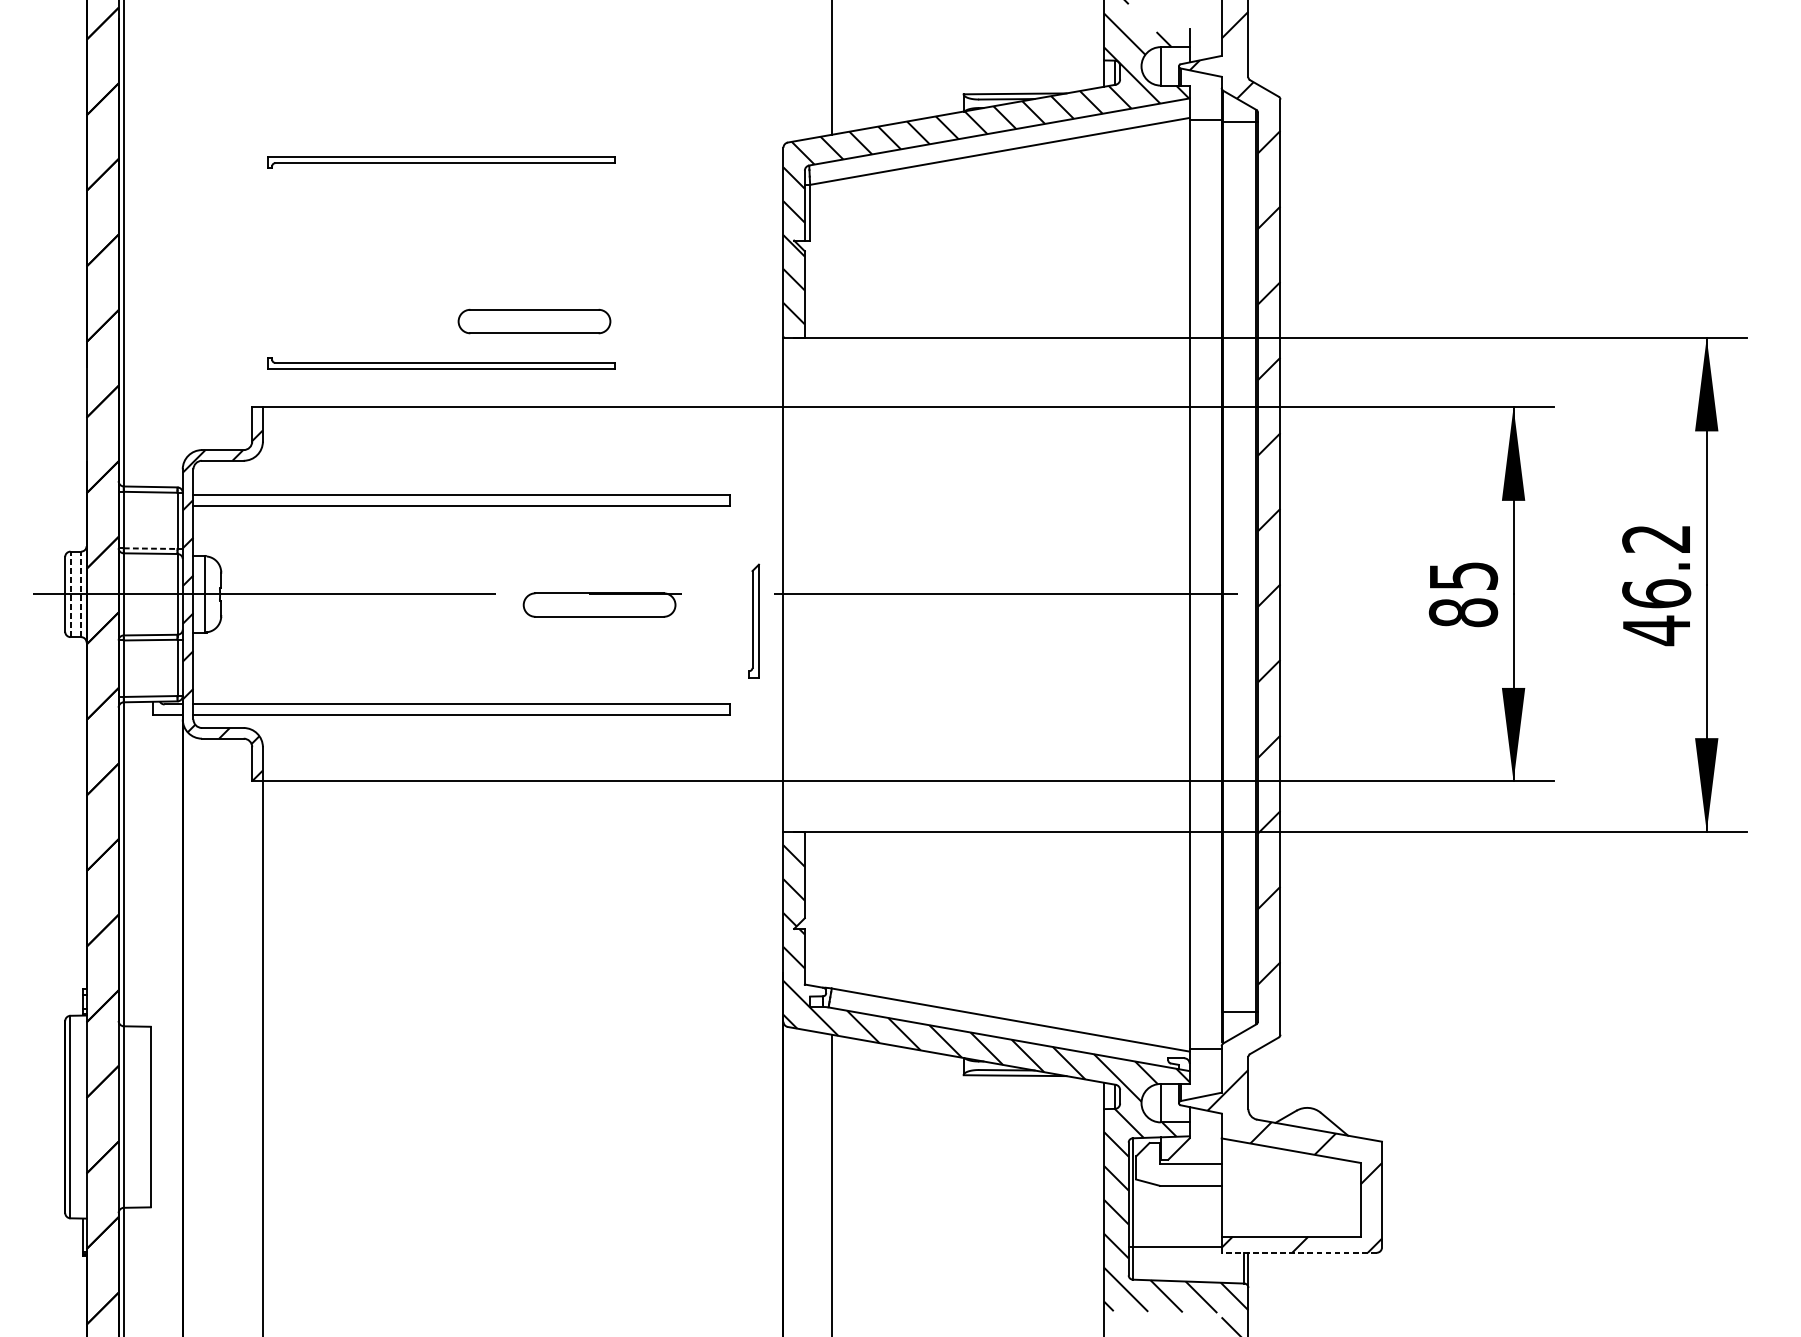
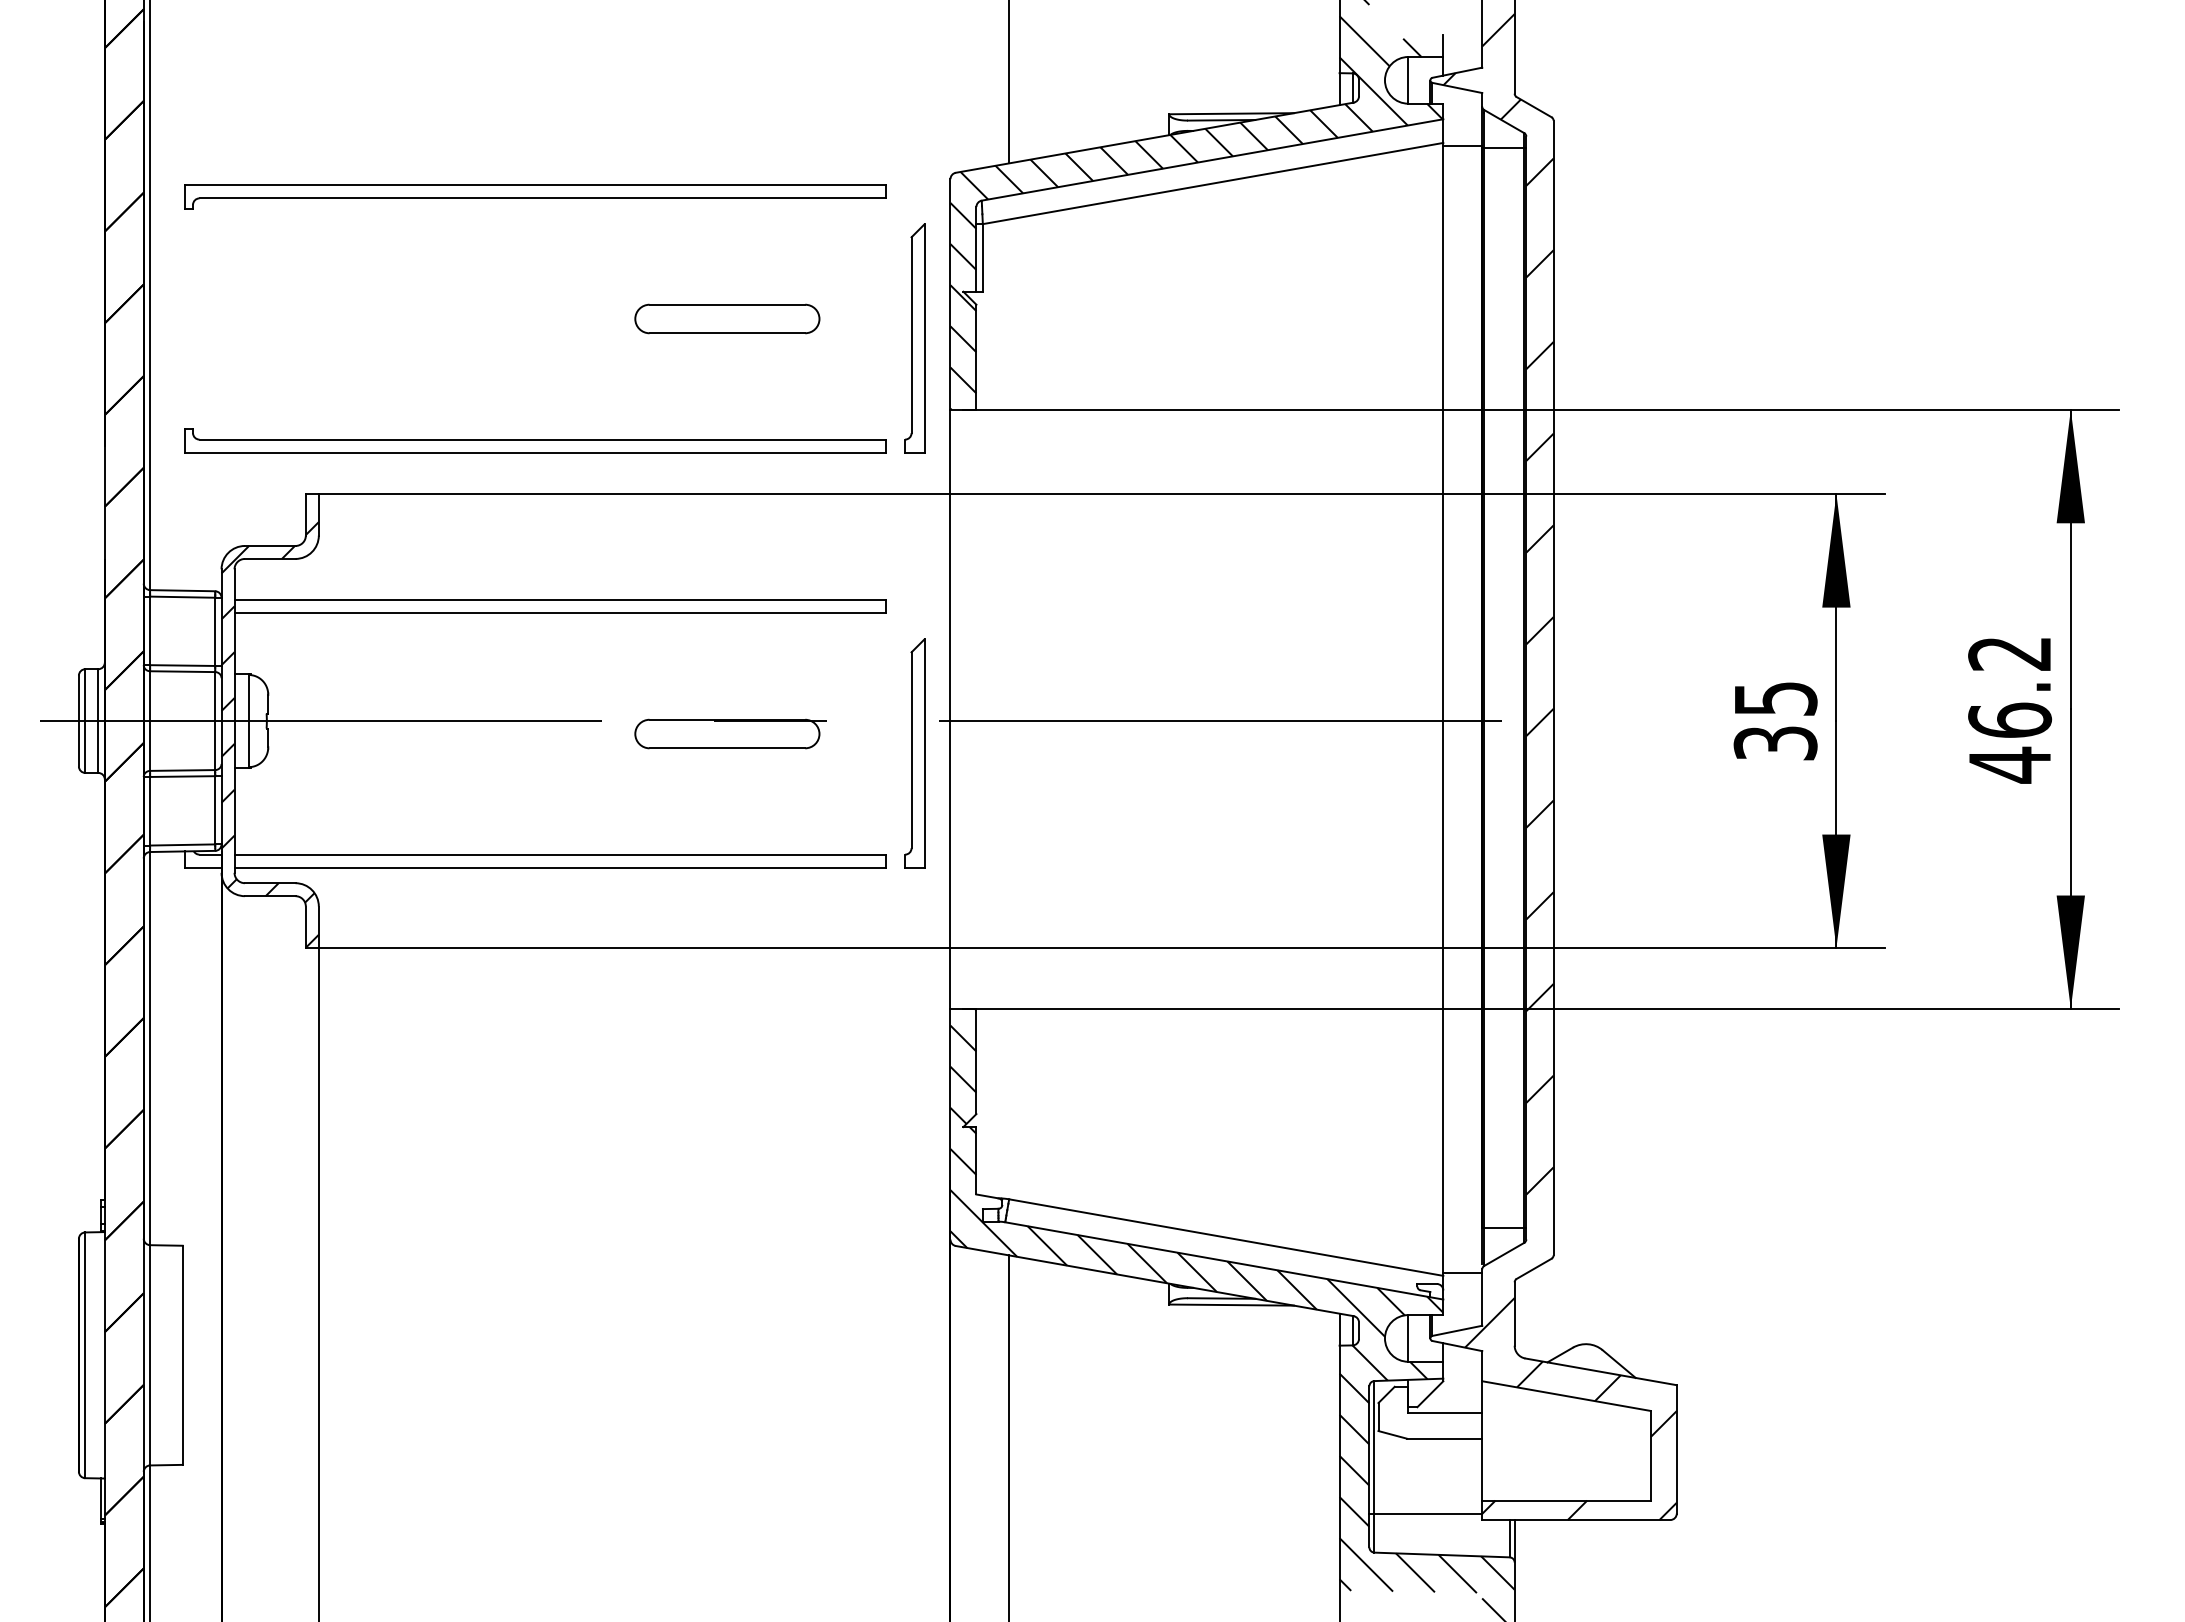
part: (441, 162) -> (535, 196), size x1.67
part: (753, 279) -> (914, 338), added
part: (534, 321) -> (727, 318), moved
part: (441, 363) -> (535, 440), size x1.67
line: (150, 548) -> (182, 665), dashed -> solid
line: (70, 594) -> (85, 721), dashed -> solid
line: (81, 594) -> (98, 721), dashed -> solid
text: (1463, 612) -> (1775, 742), 85 -> 35
part: (753, 621) -> (914, 753), size x1.67
line: (1298, 1253) -> (1575, 1520), dashed -> solid

